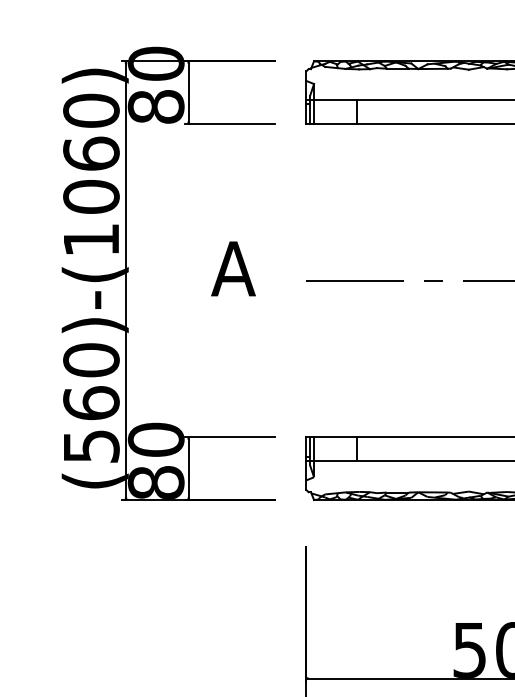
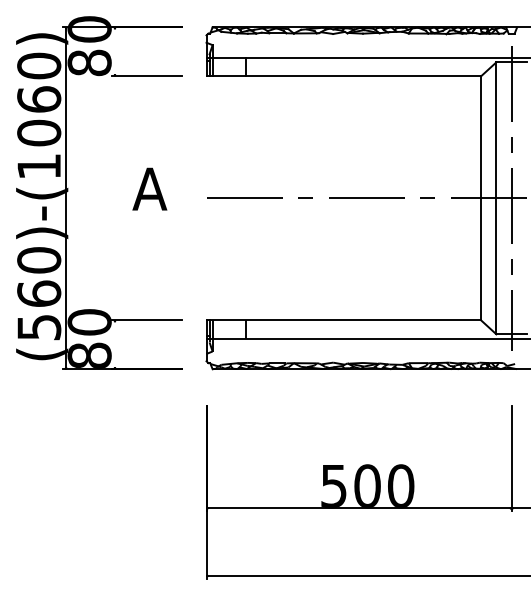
line: (188, 92) -> (114, 51), removed
line: (188, 468) -> (114, 344), removed

